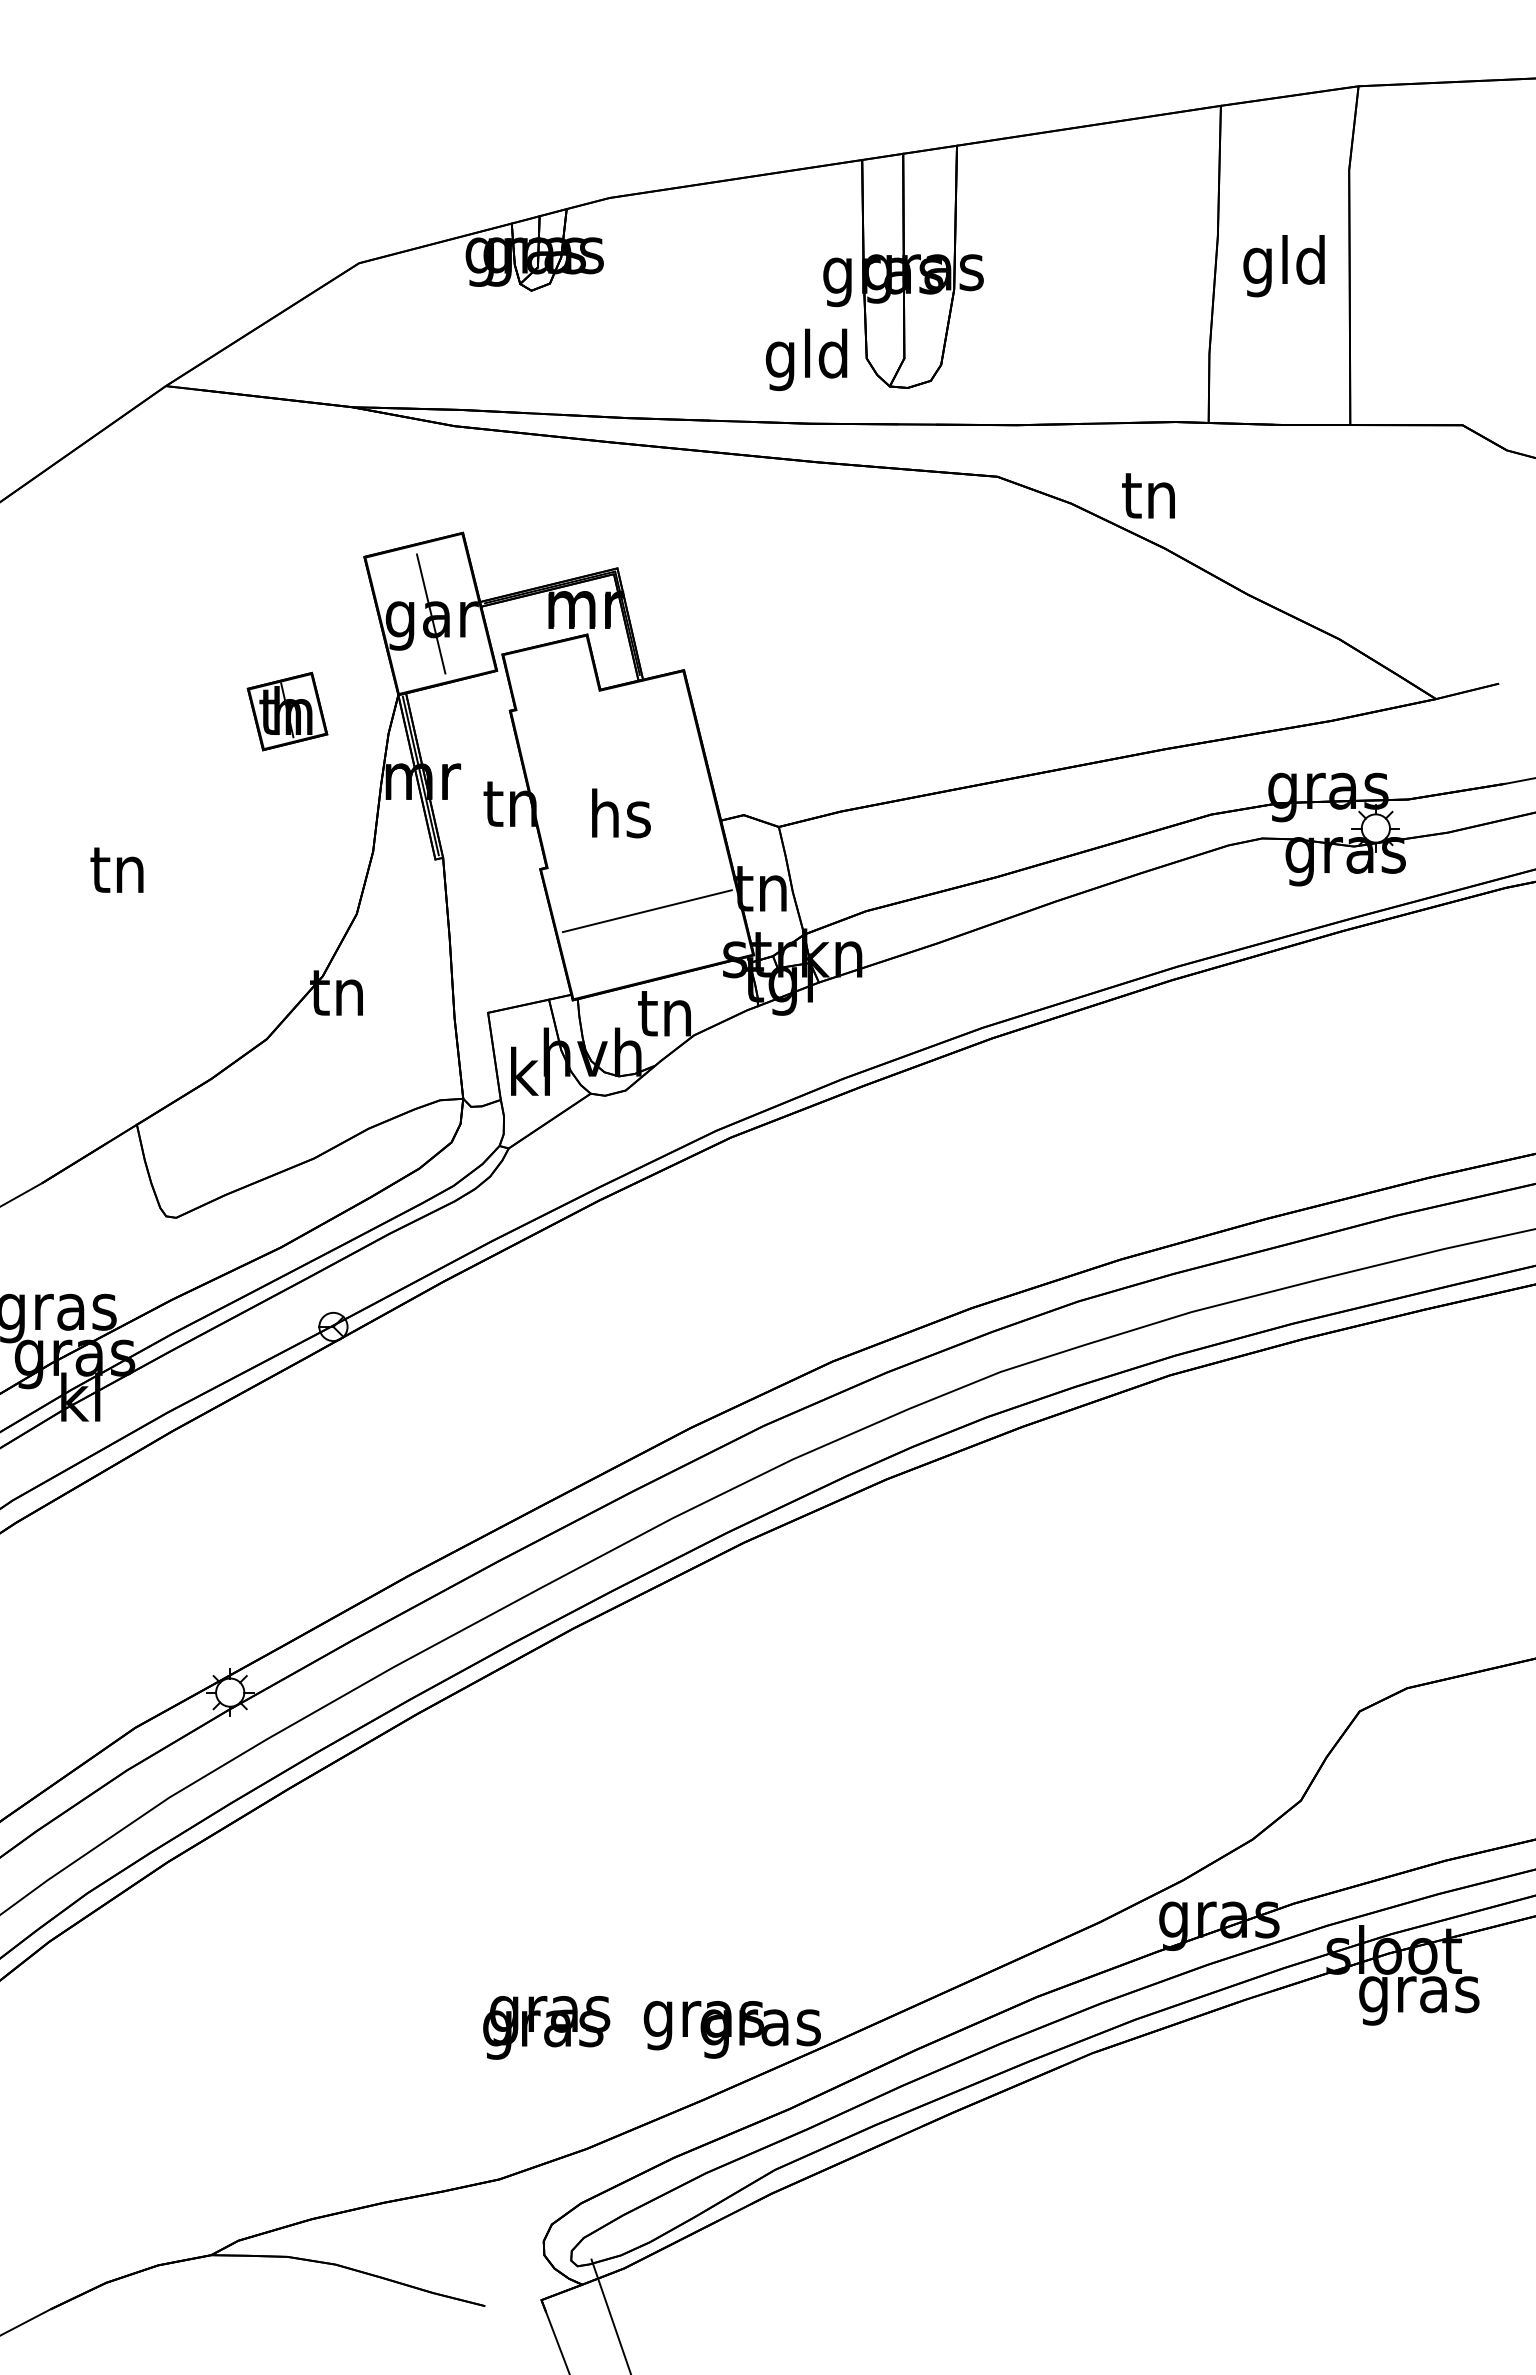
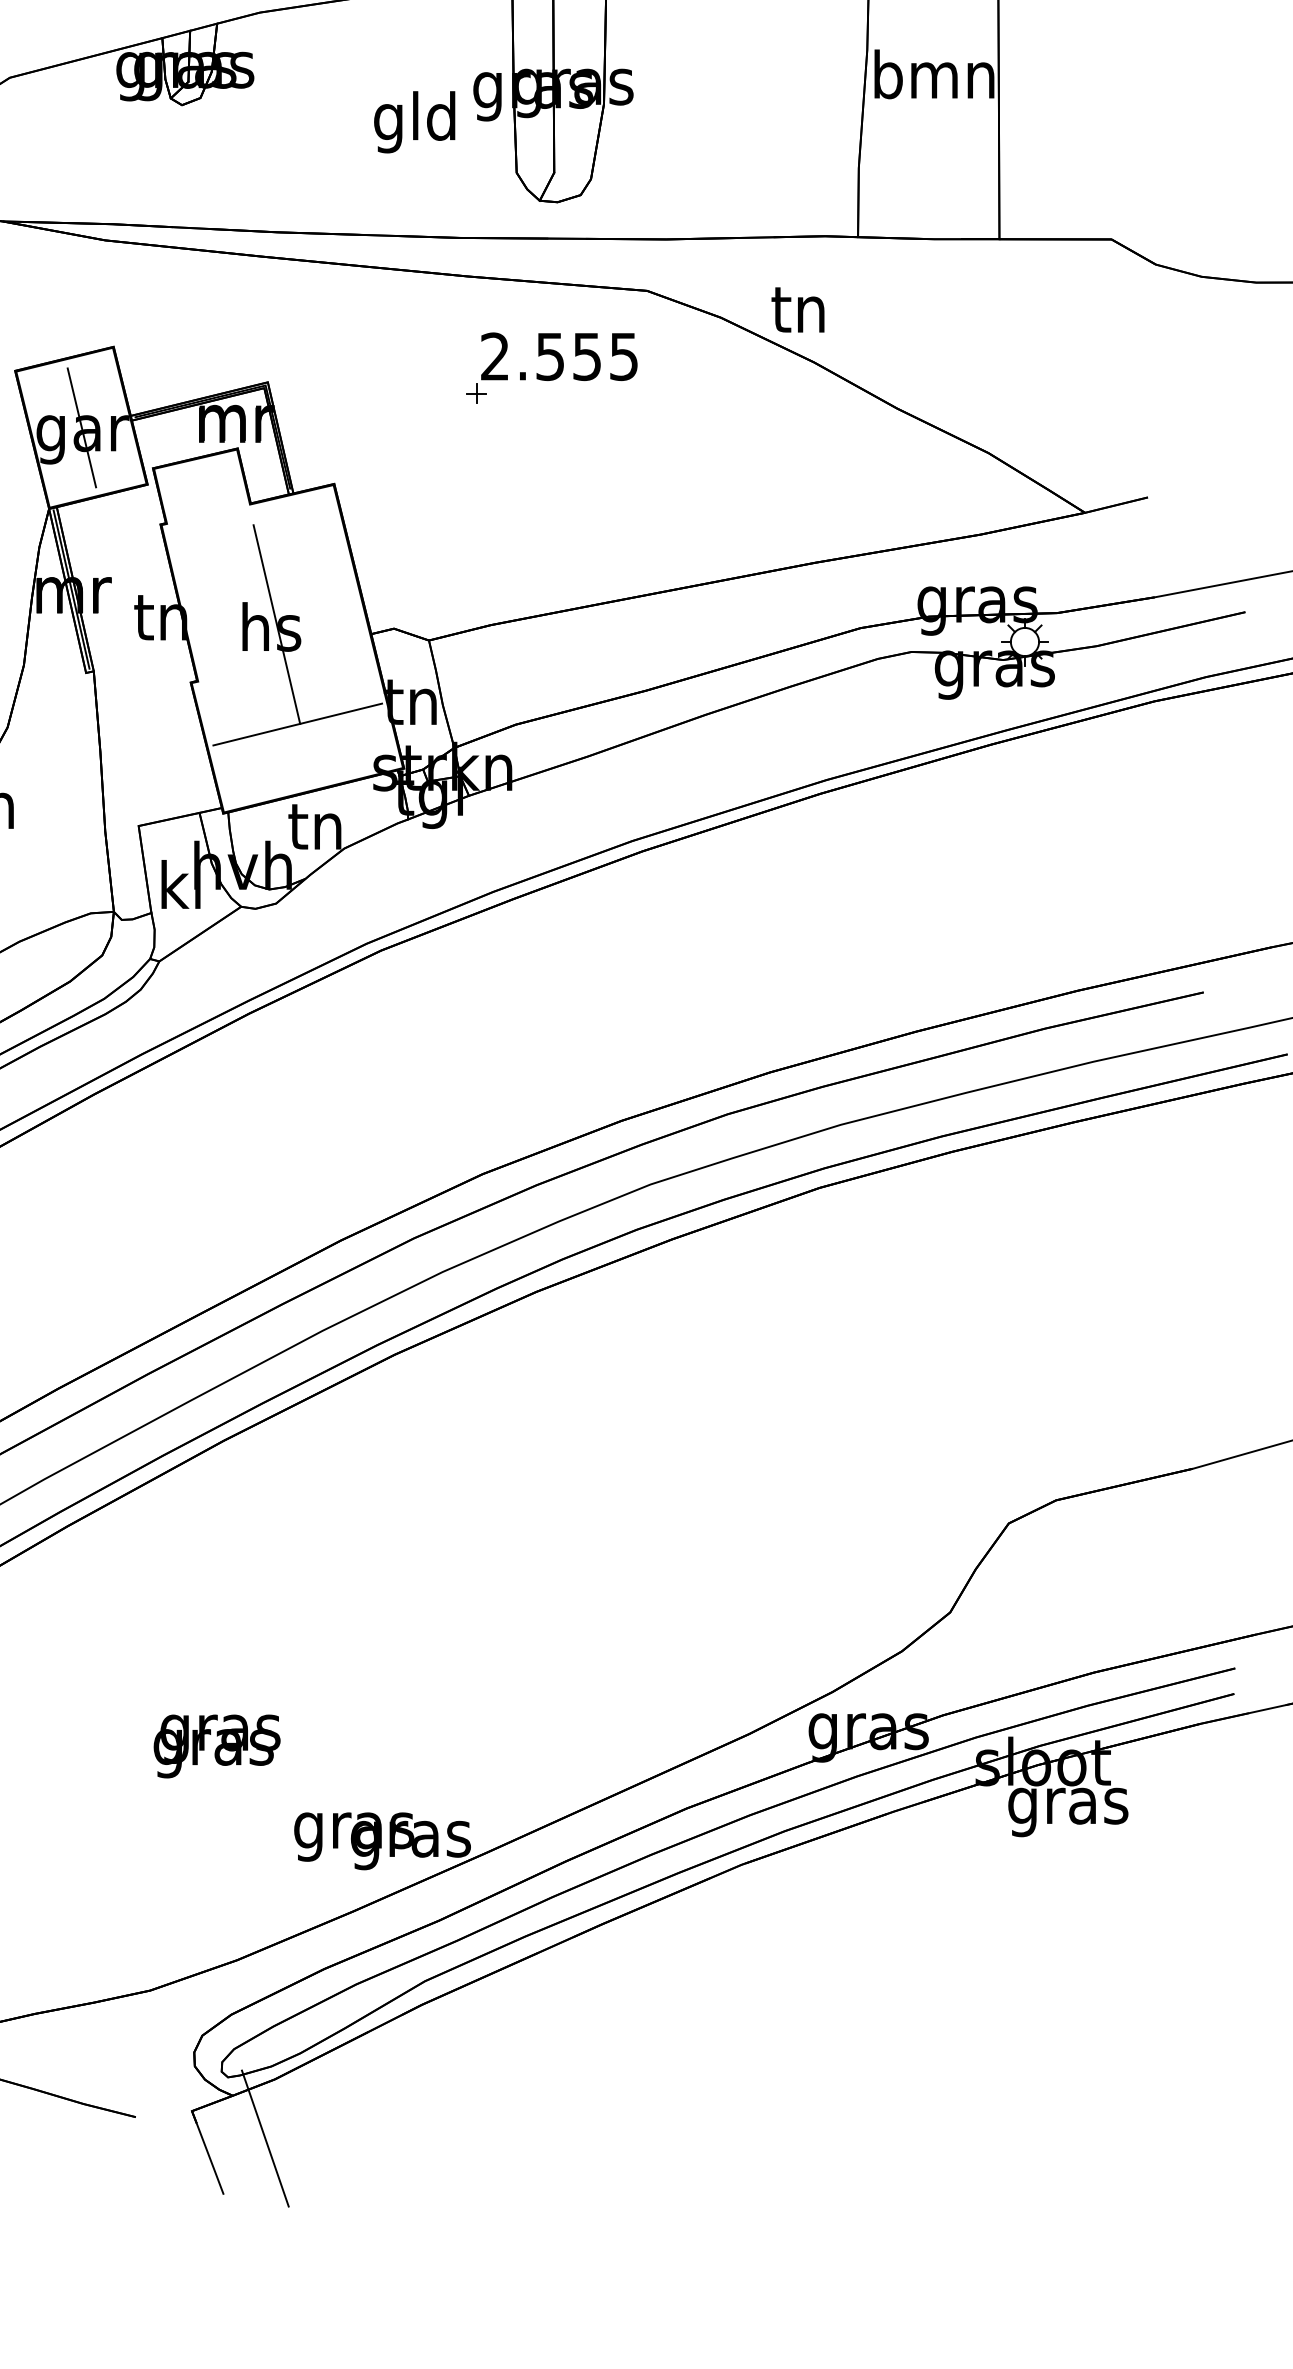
text: (1285, 266) -> (934, 80), gld -> bmn
text: (806, 359) -> (414, 121), moved
part: (907, 554) -> (557, 368), added
line: (626, 810) -> (276, 624), added
text: (546, 2027) -> (216, 1746), moved

